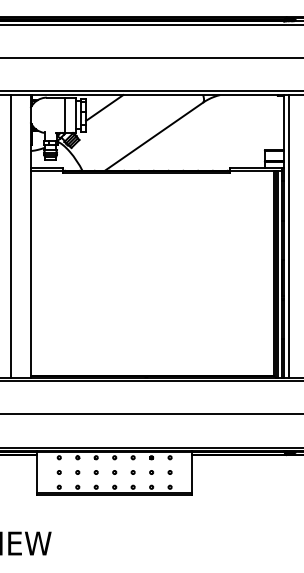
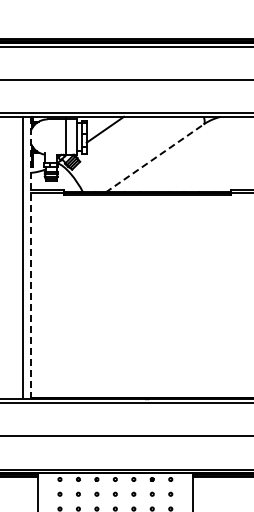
line: (154, 136) -> (155, 158), solid -> dashed
line: (11, 236) -> (23, 258), moved
line: (30, 236) -> (31, 258), solid -> dashed

